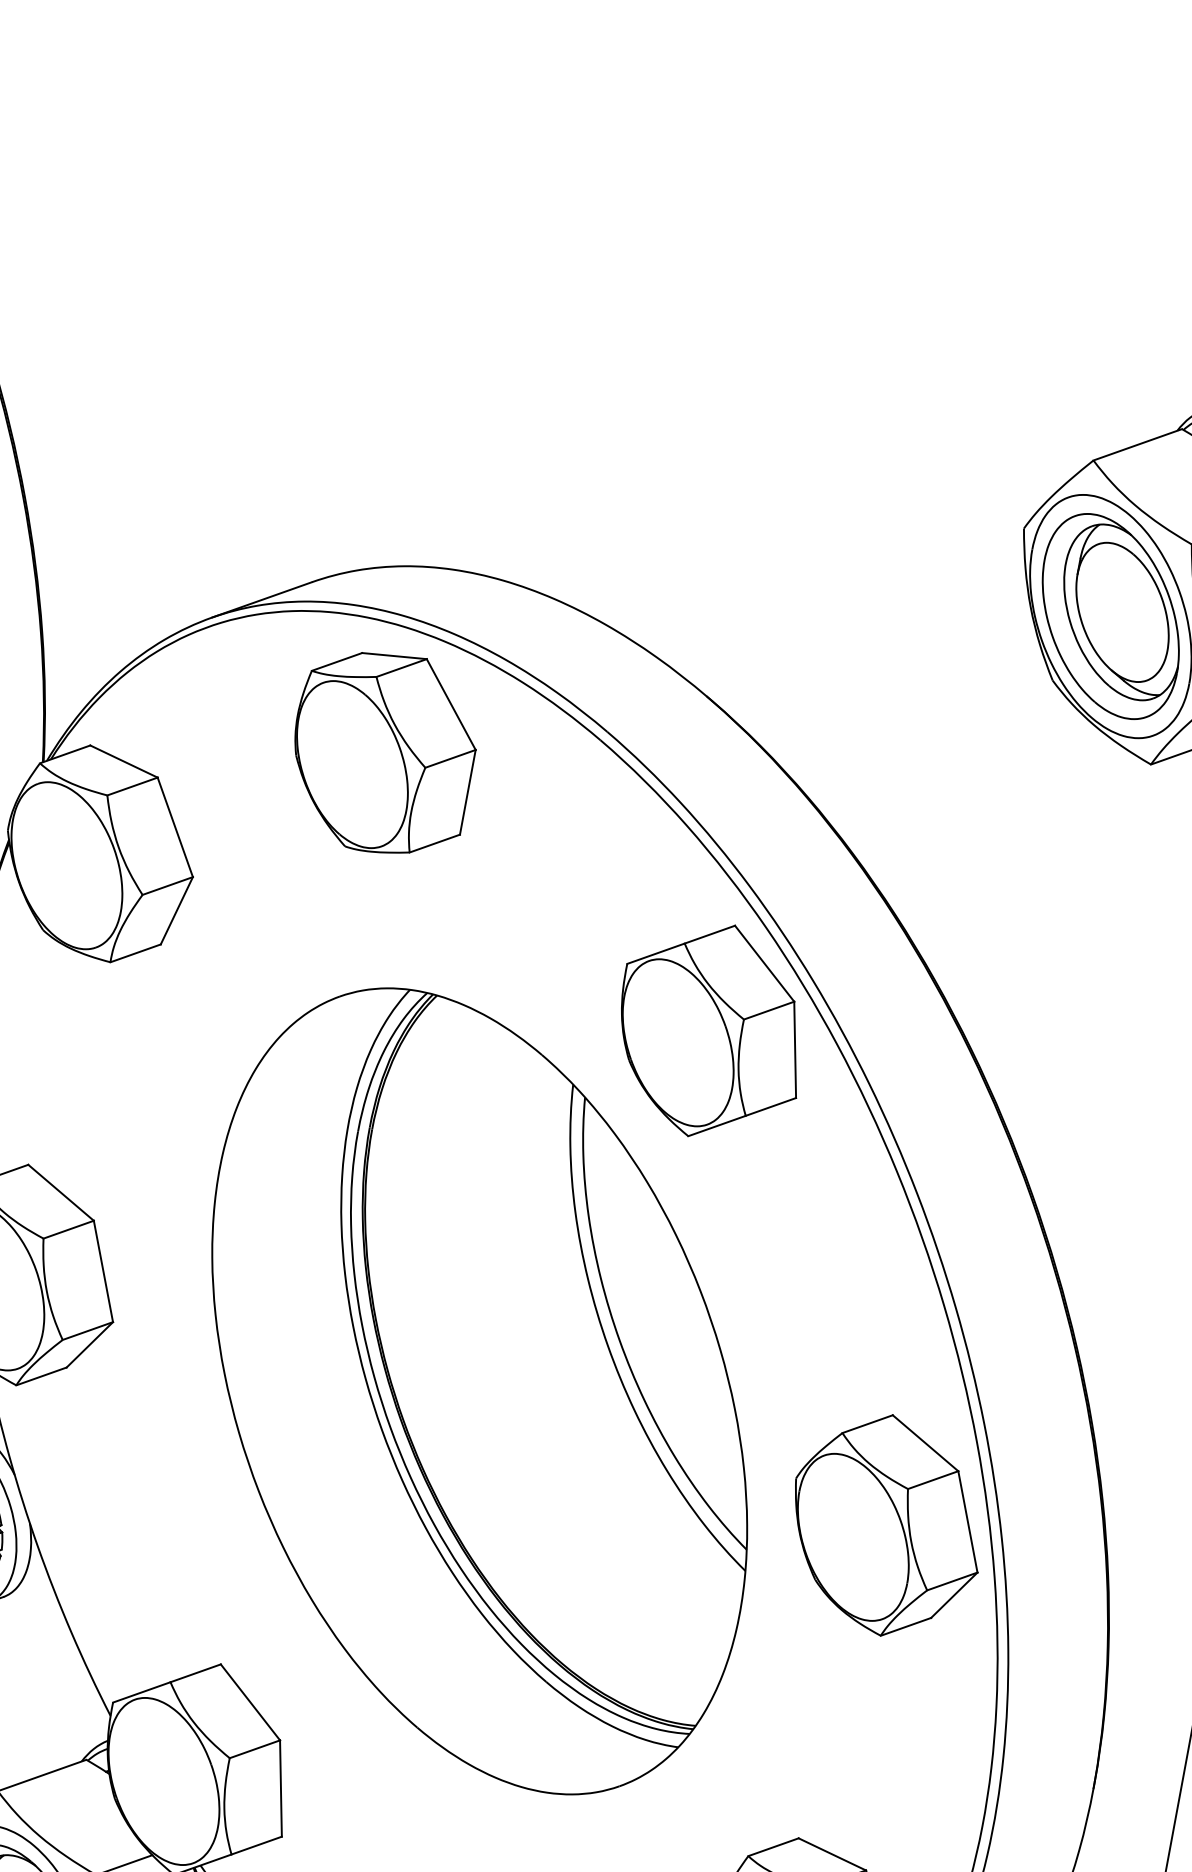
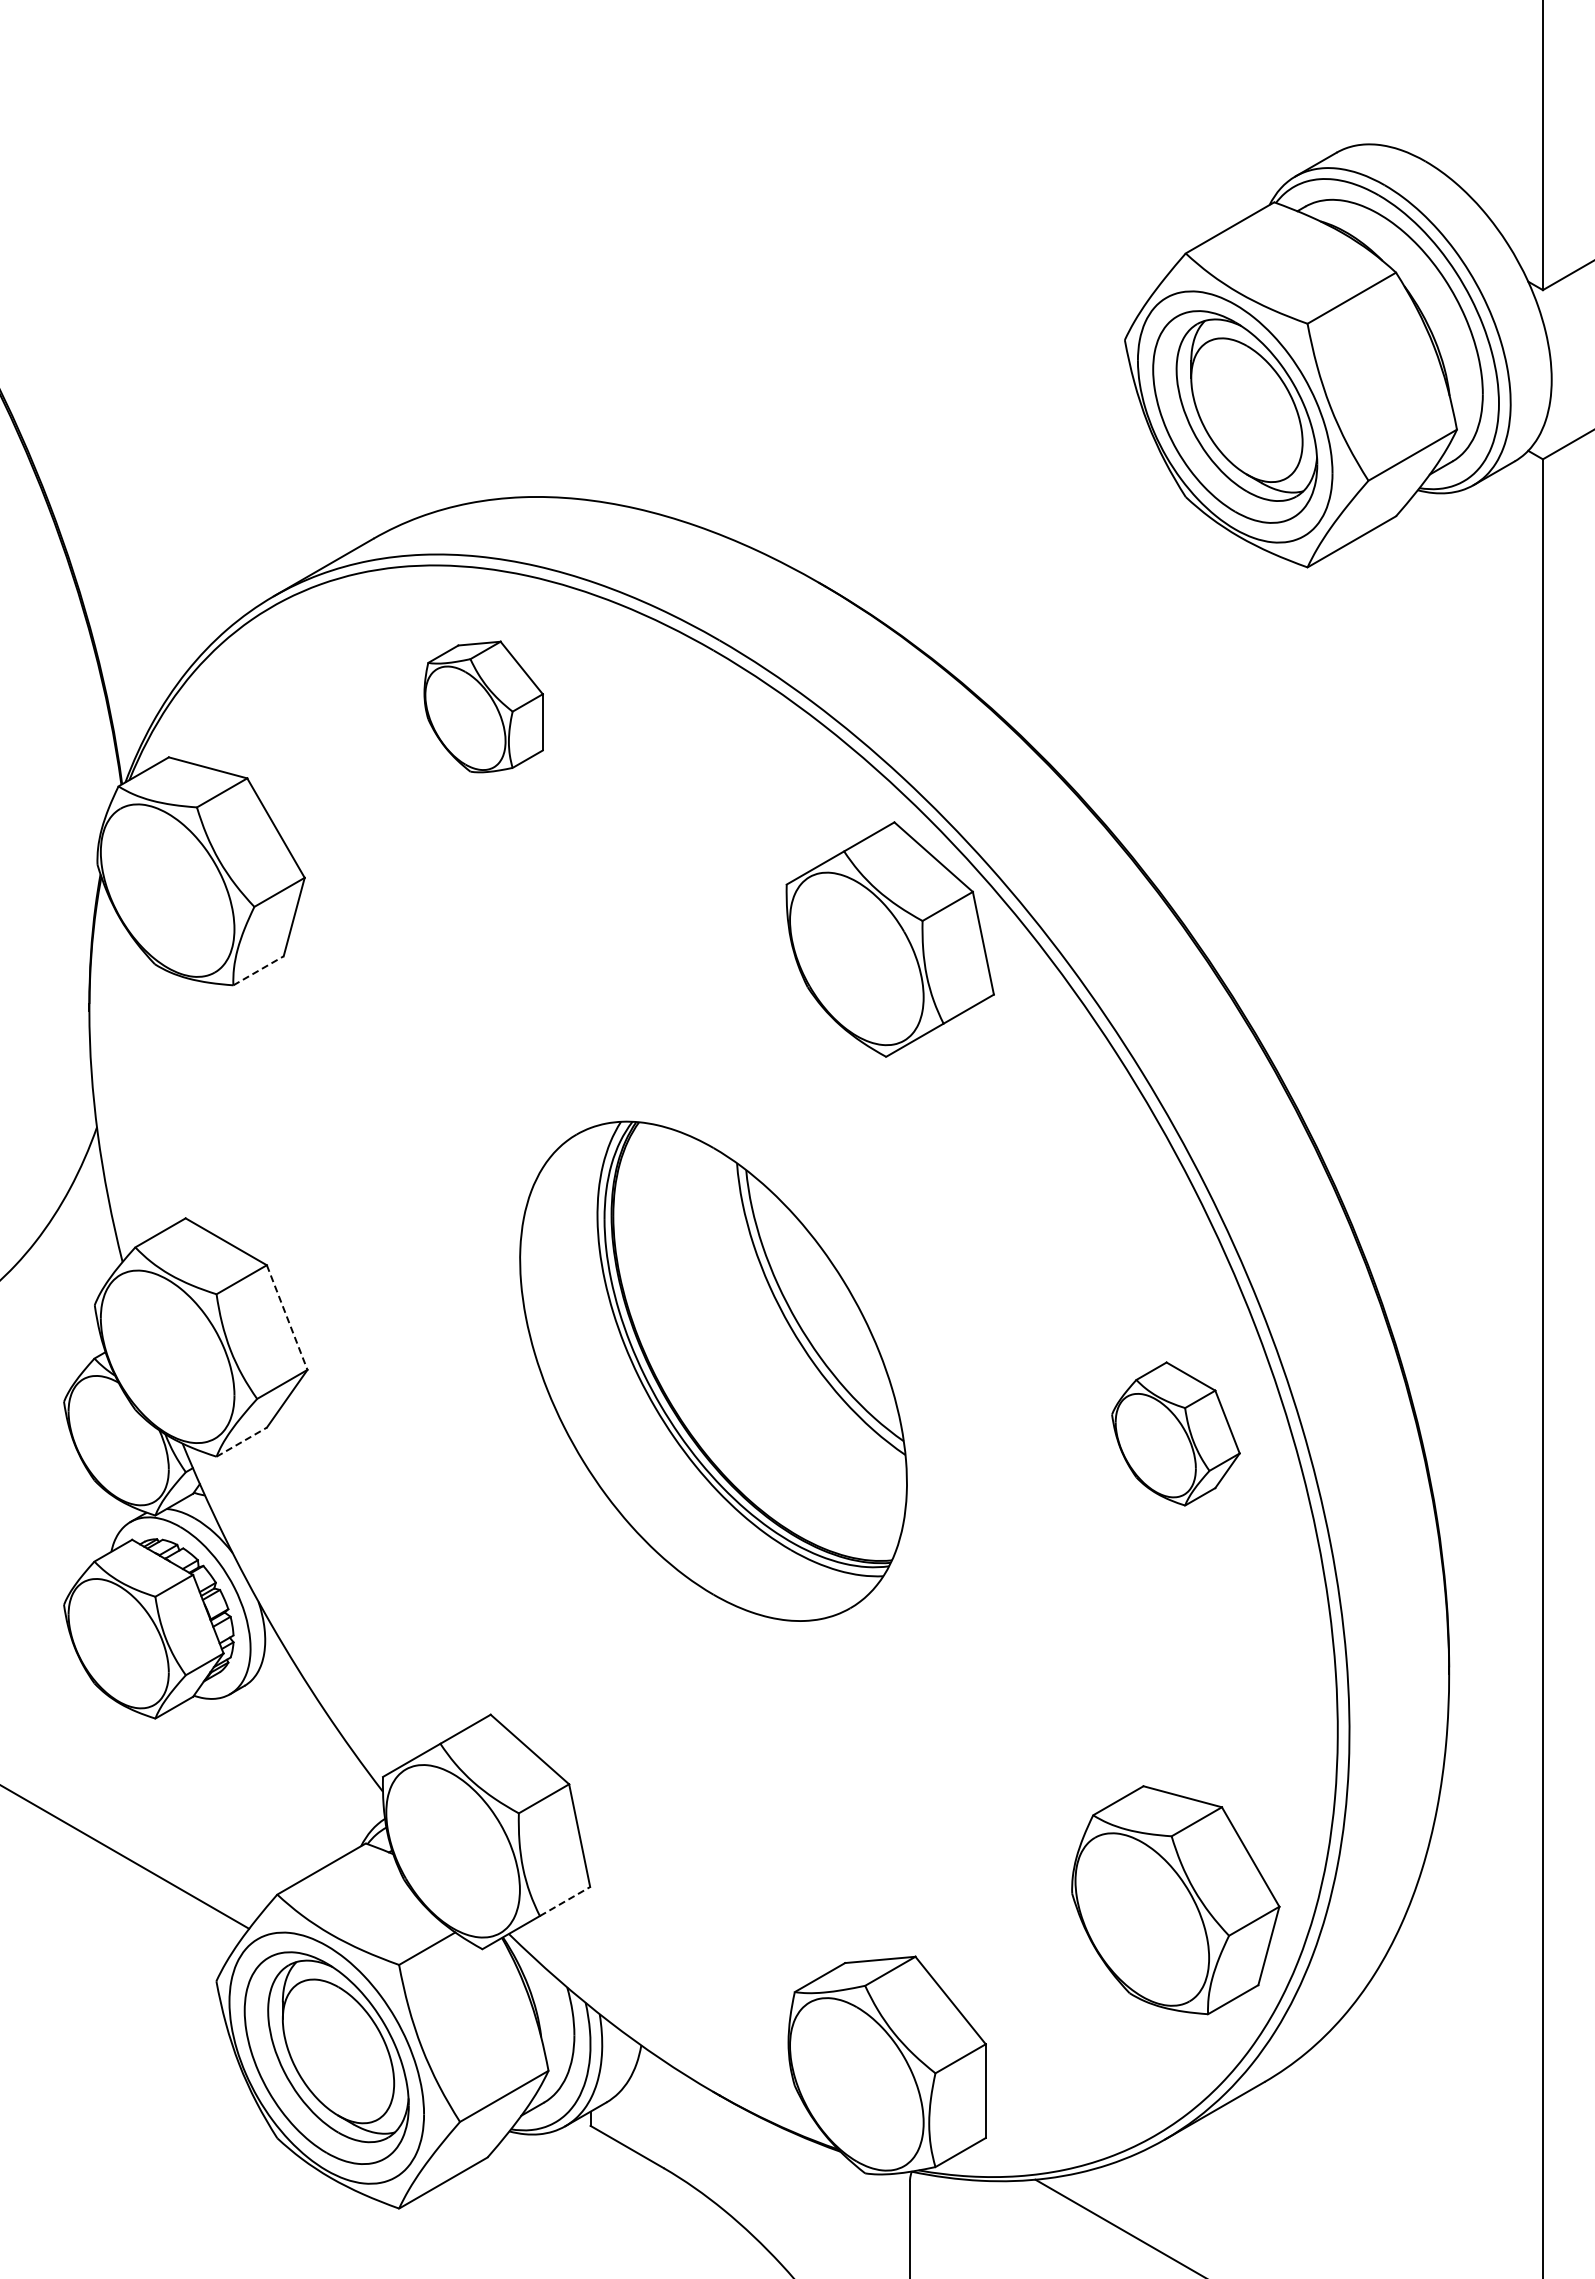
part: (383, 752) -> (483, 706), size x0.6
line: (135, 953) -> (258, 970), solid -> dashed
line: (103, 1272) -> (287, 1318), solid -> dashed
line: (42, 1375) -> (242, 1441), solid -> dashed
part: (479, 1391) -> (713, 1371), size x0.6
part: (886, 1524) -> (1175, 1433), size x0.6
line: (257, 1845) -> (565, 1901), solid -> dashed

